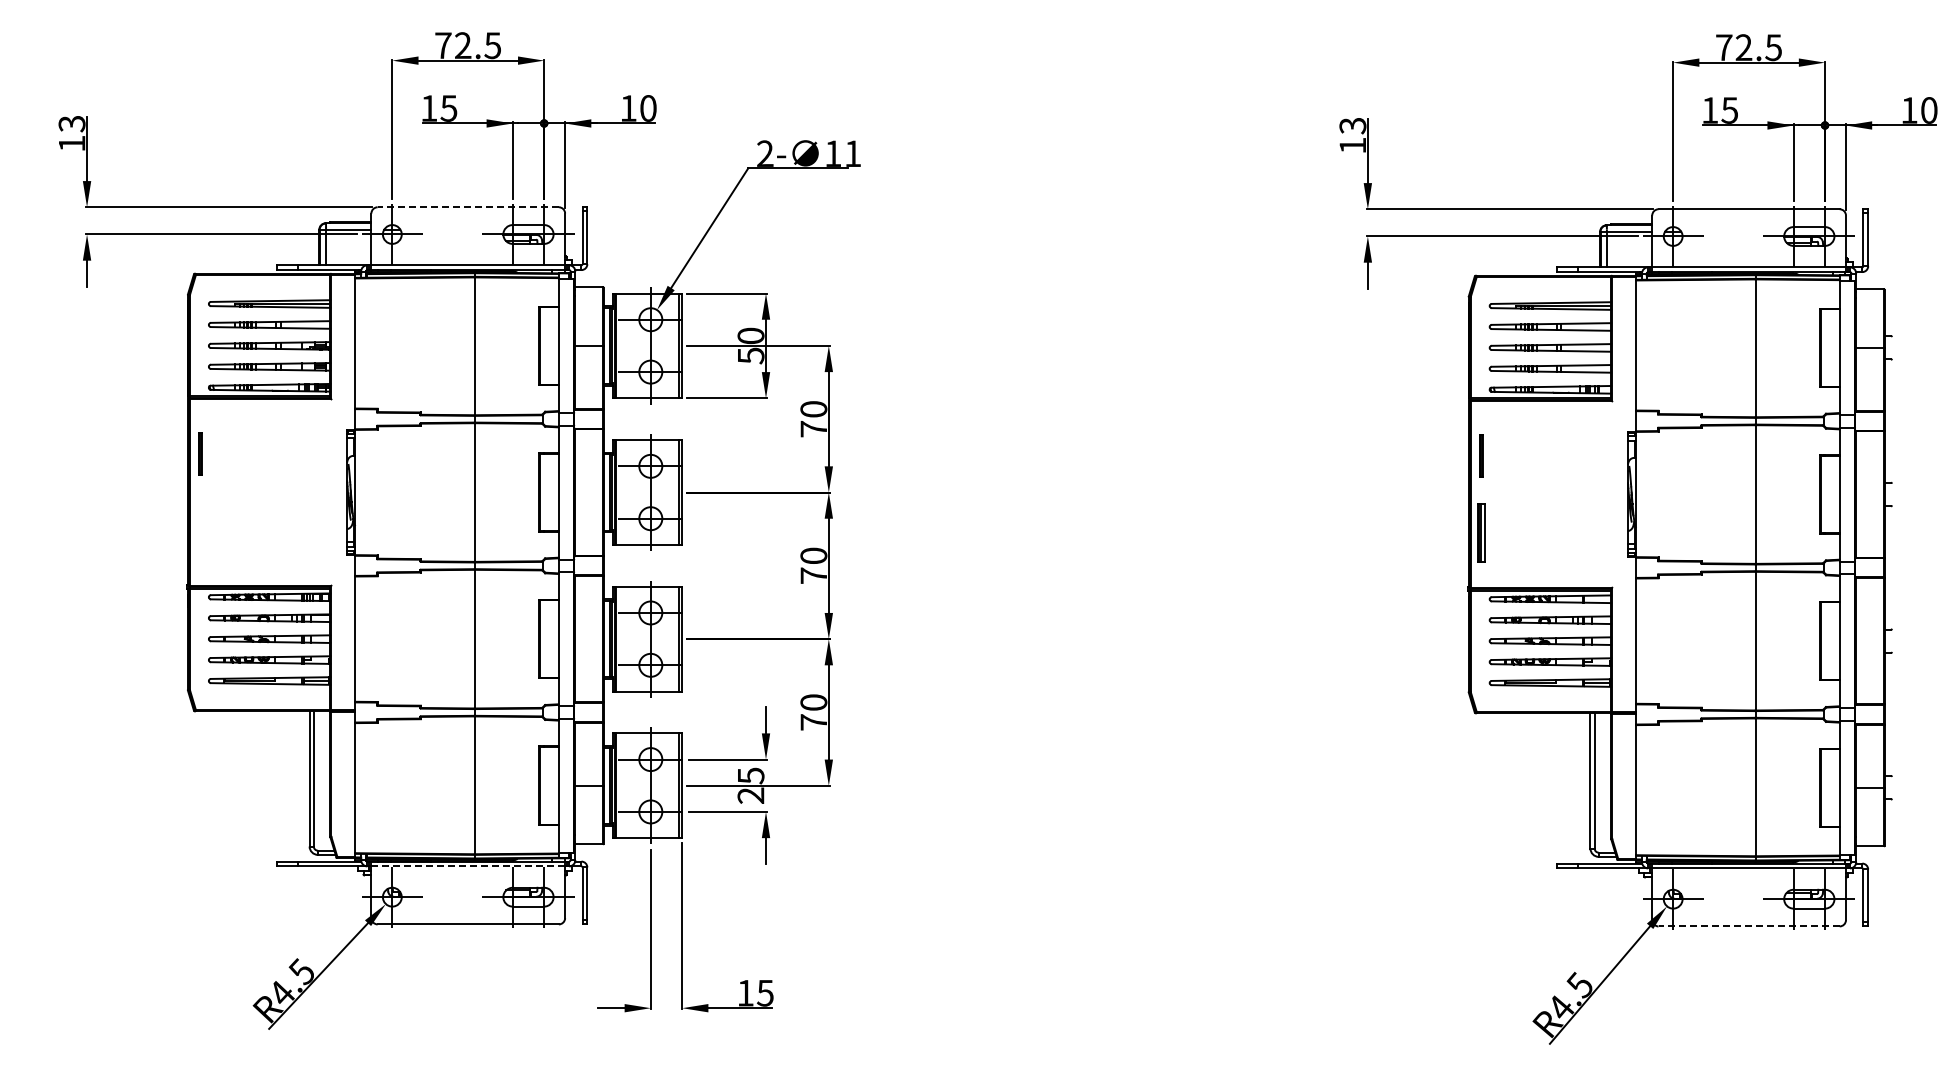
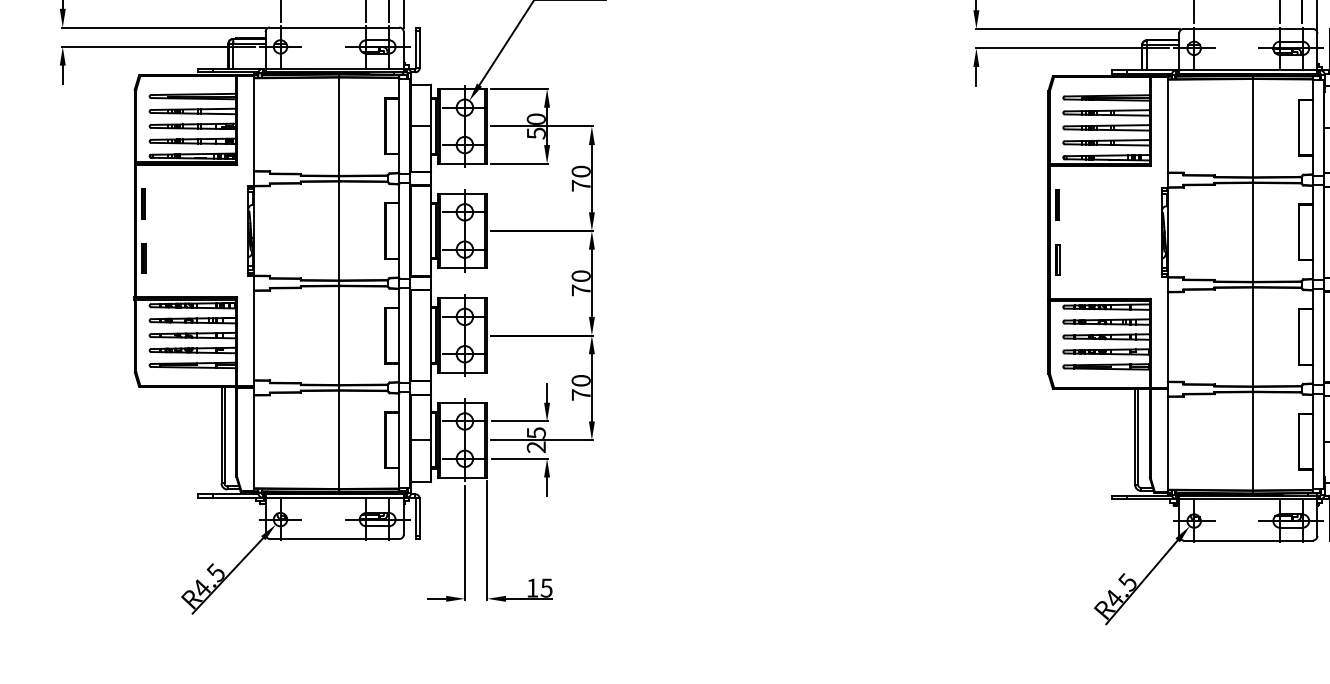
line: (468, 207) -> (334, 27), dashed -> solid
part: (201, 530) -> (144, 258), added
part: (1482, 532) -> (1058, 259), size x0.71
line: (468, 866) -> (334, 497), dashed -> solid
line: (1749, 926) -> (1248, 540), dashed -> solid

